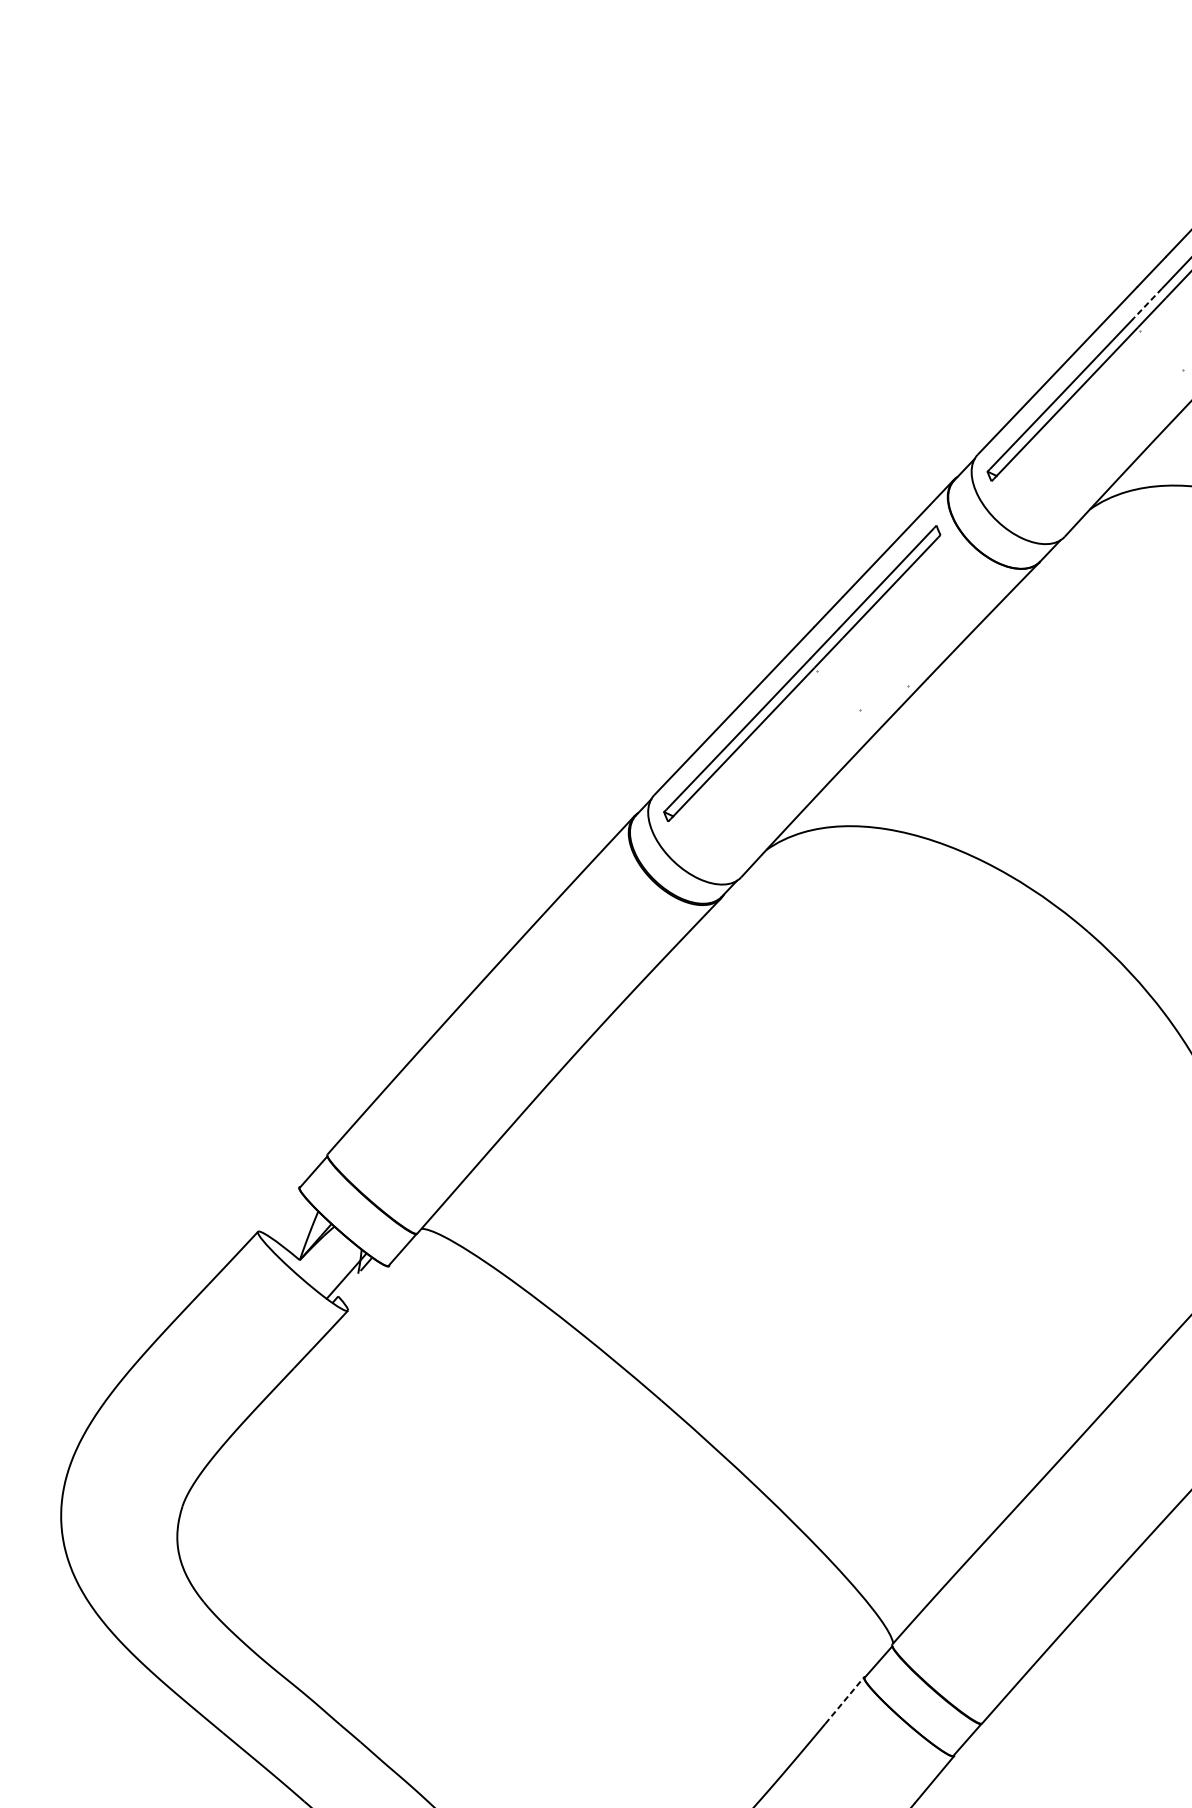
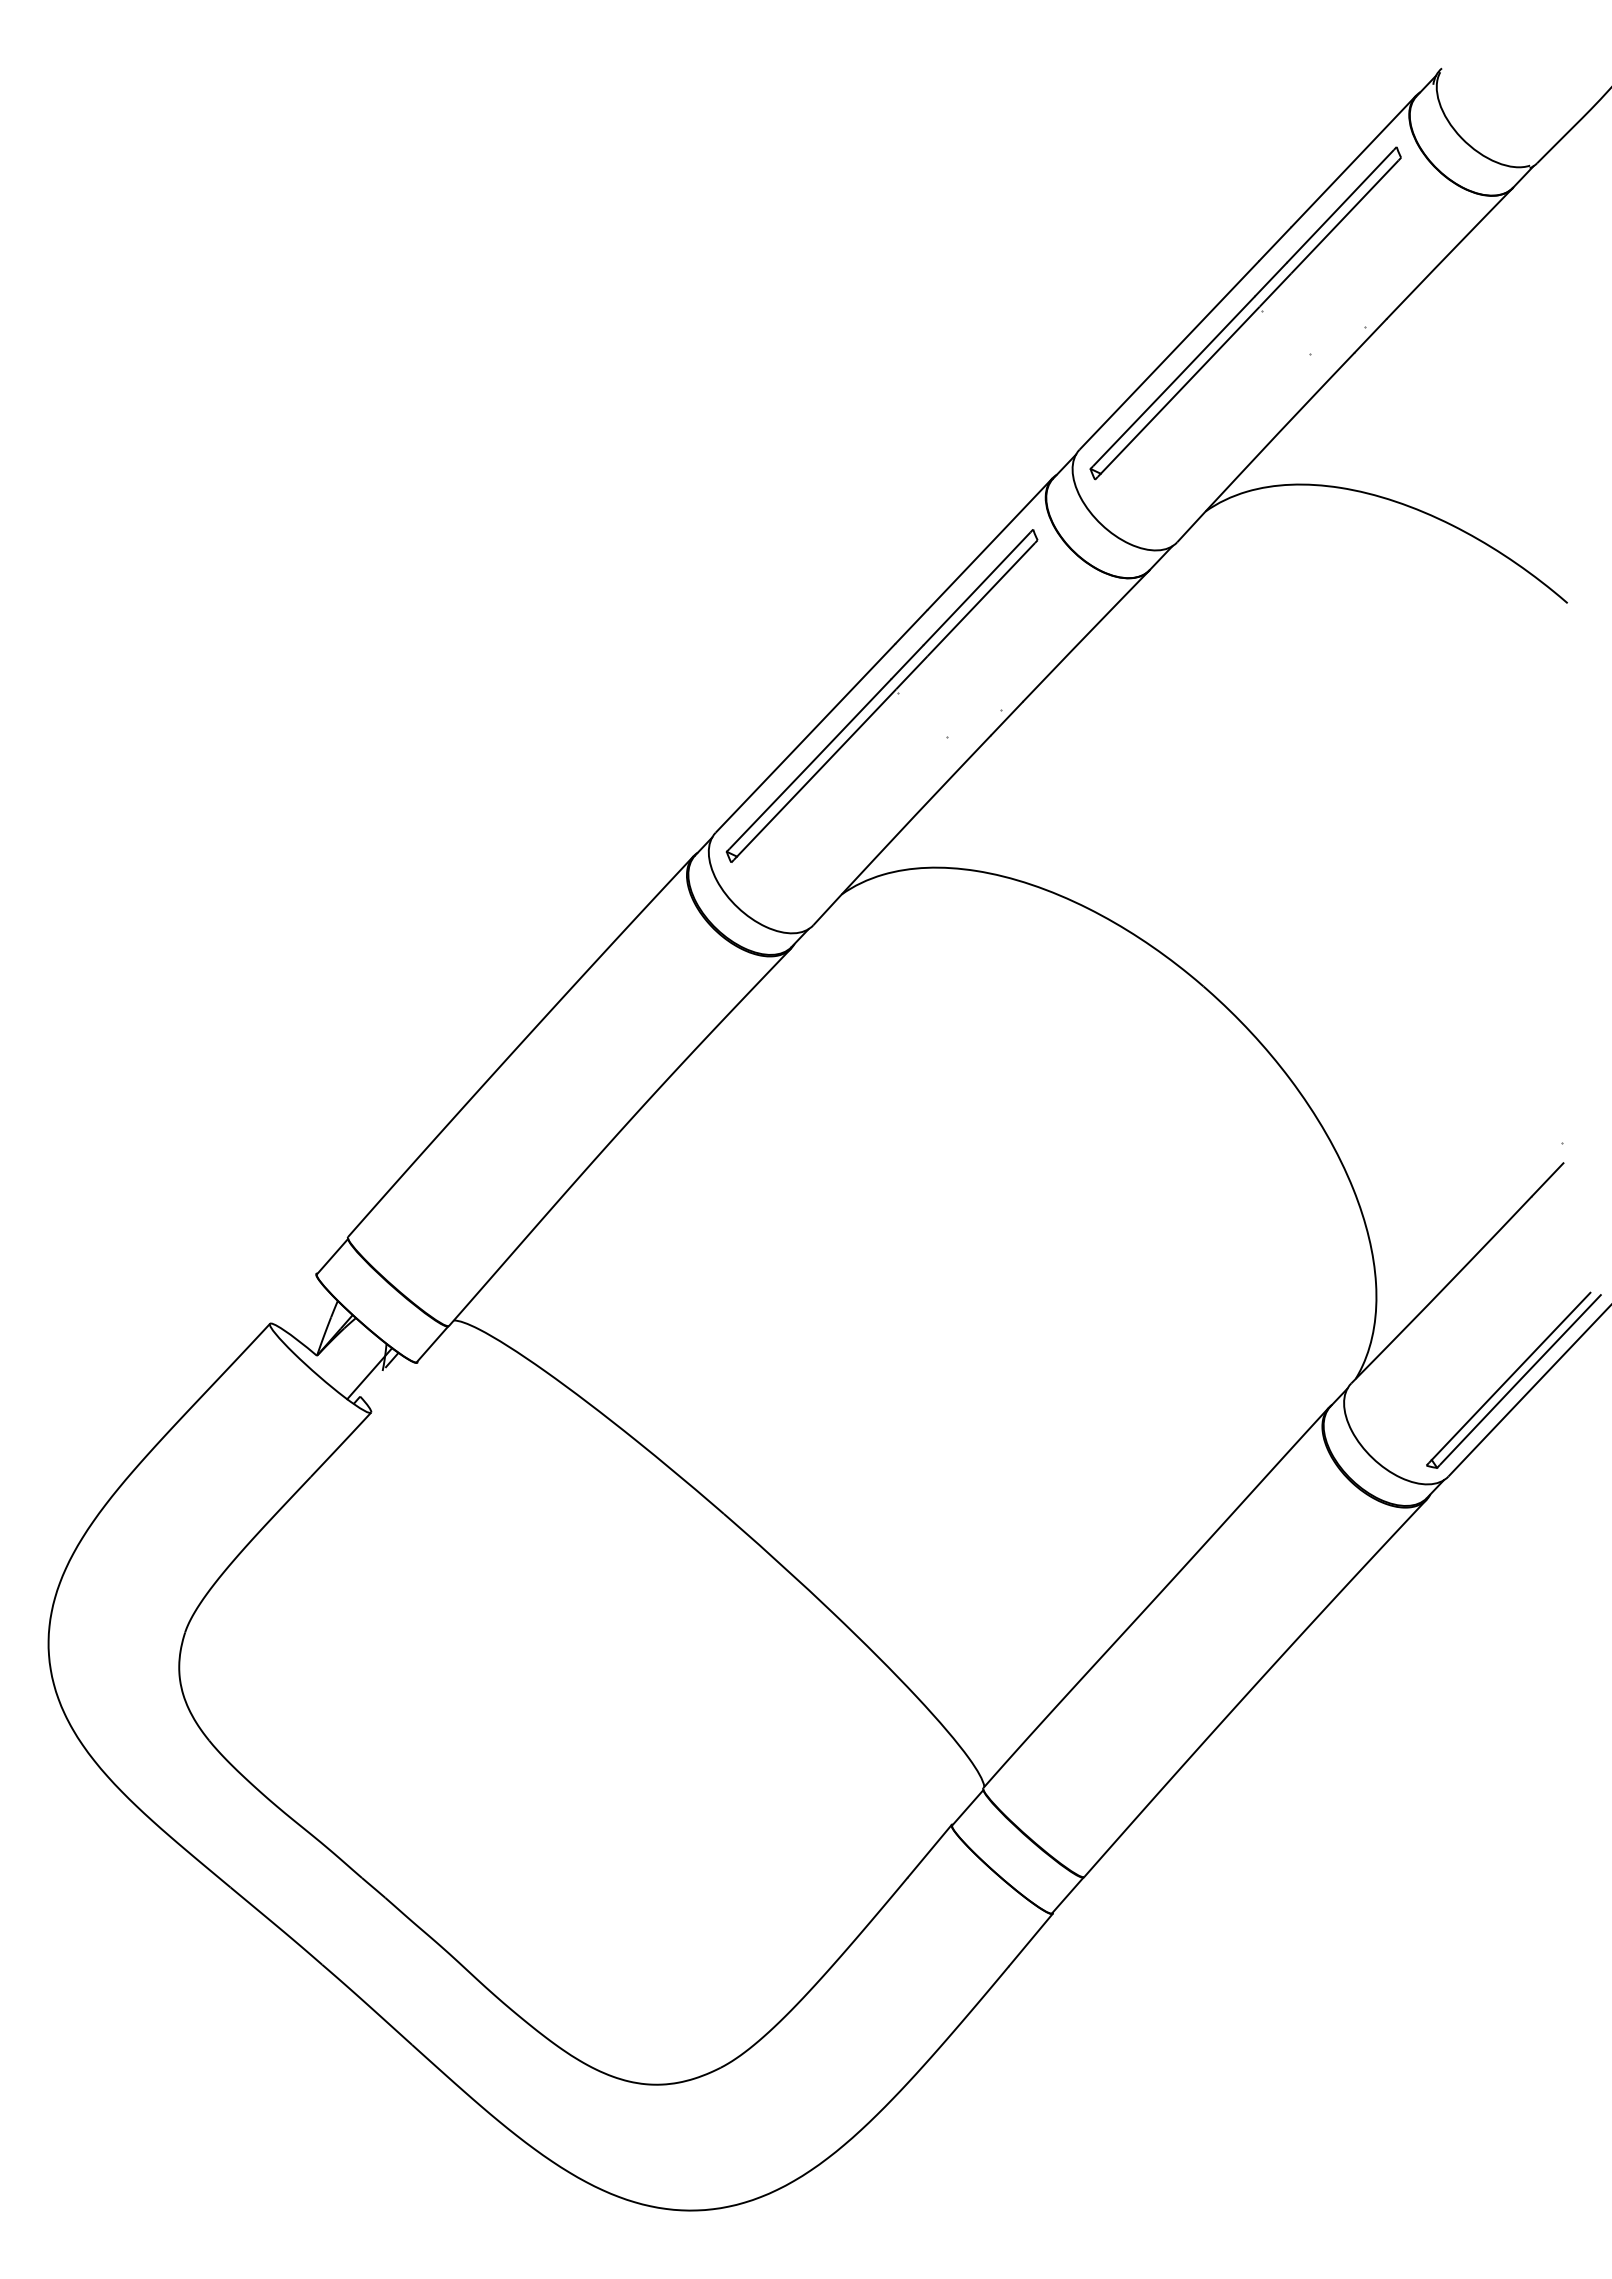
line: (1148, 303) -> (1271, 279), dashed -> solid
line: (845, 1700) -> (930, 1850), dashed -> solid

